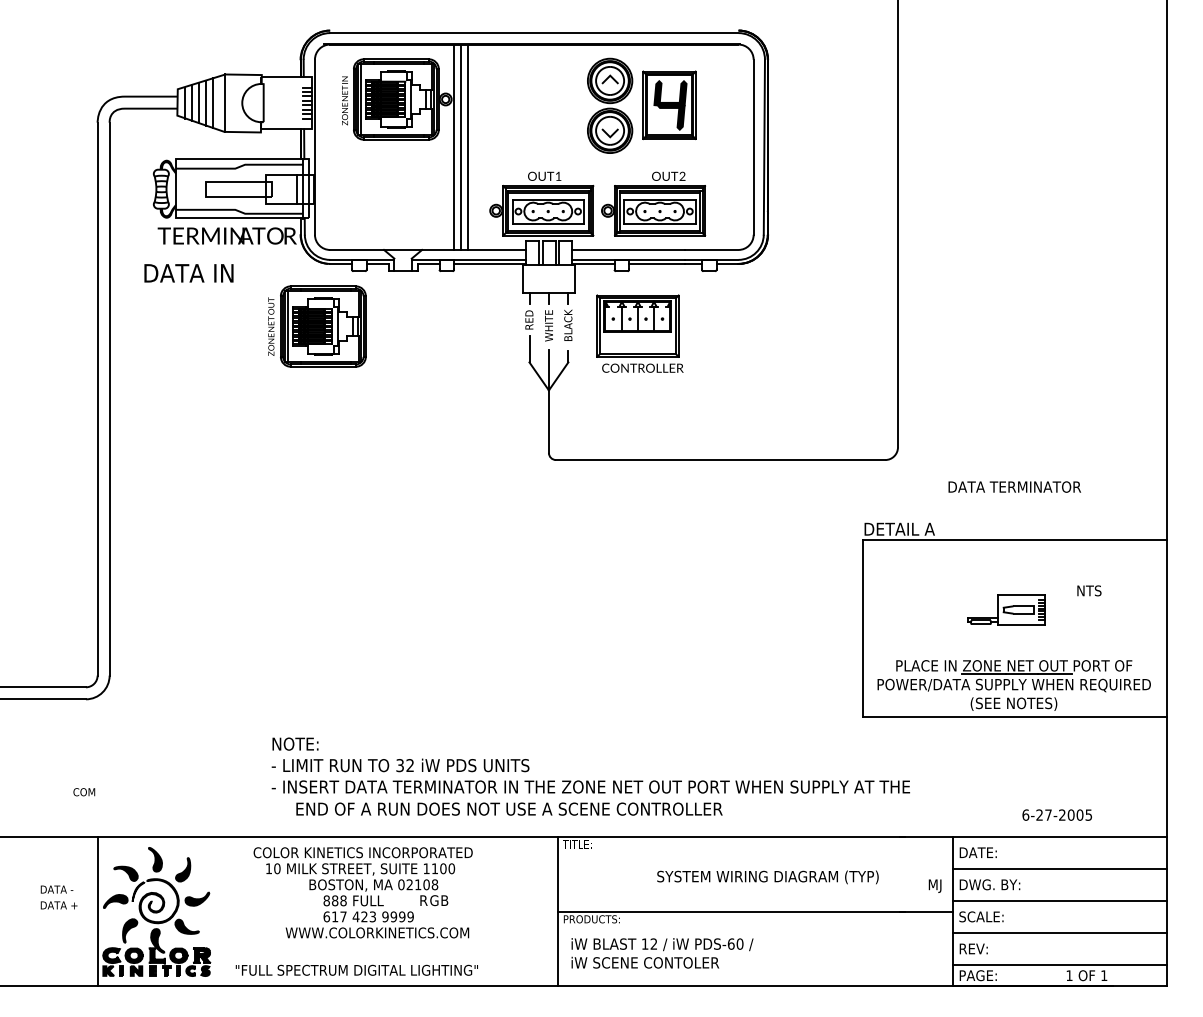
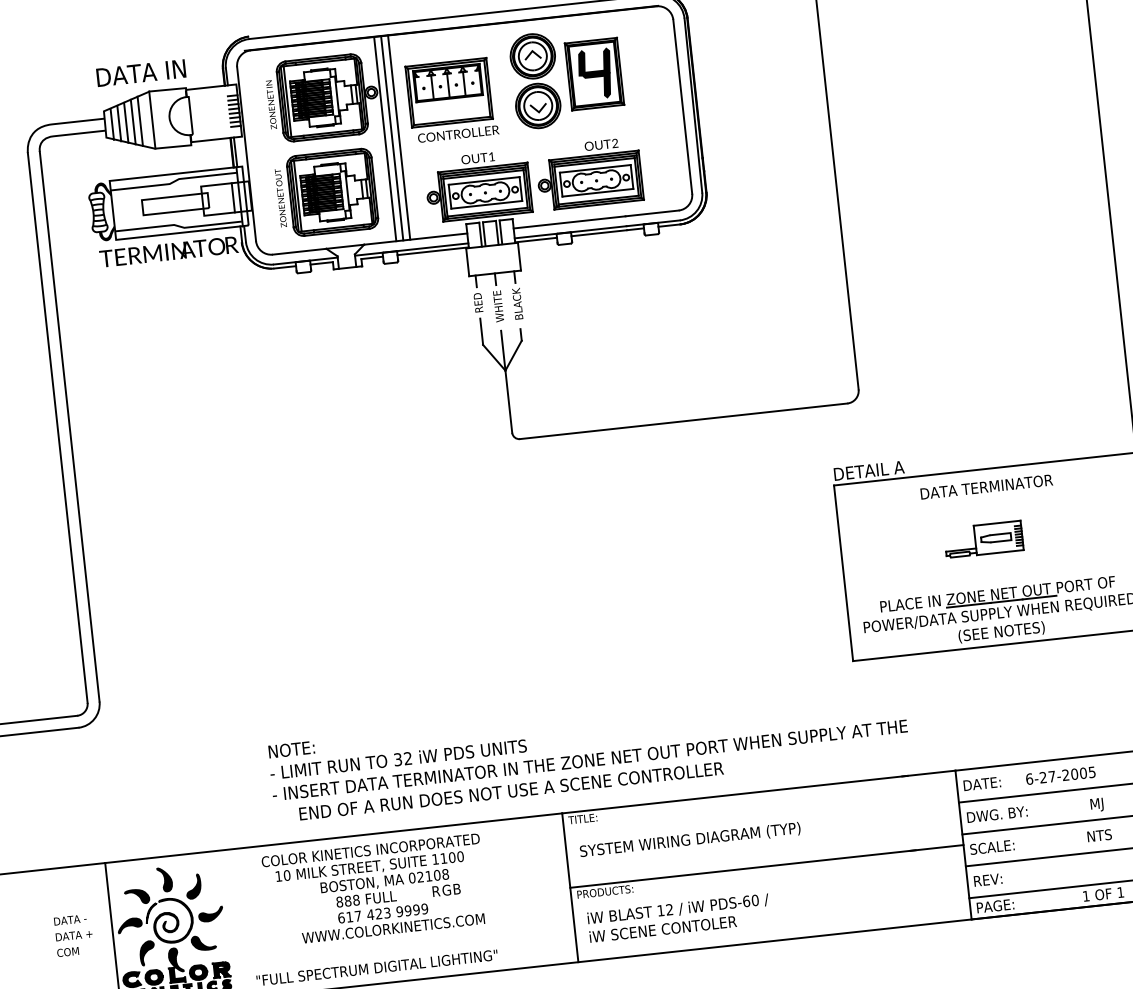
text: (188, 273) -> (140, 73), moved
part: (317, 326) -> (326, 192), moved
part: (639, 333) -> (451, 99), moved
text: (1014, 486) -> (986, 486), moved
text: (1089, 590) -> (1099, 835), moved
text: (84, 792) -> (68, 952), moved
text: (1056, 814) -> (1059, 775), moved
text: (767, 877) -> (689, 840), moved
text: (934, 885) -> (1096, 804), moved

